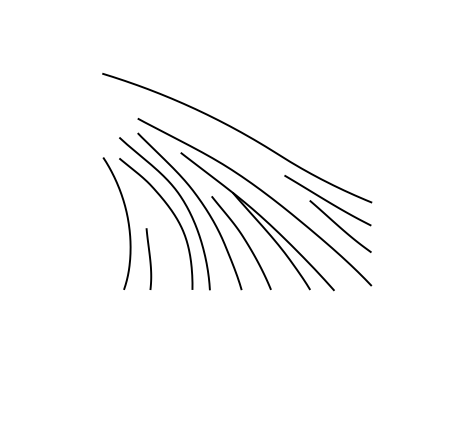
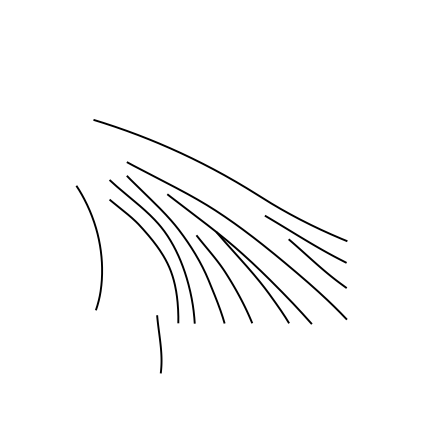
curve: (126, 219) -> (98, 244), moved
curve: (149, 259) -> (159, 344), moved

